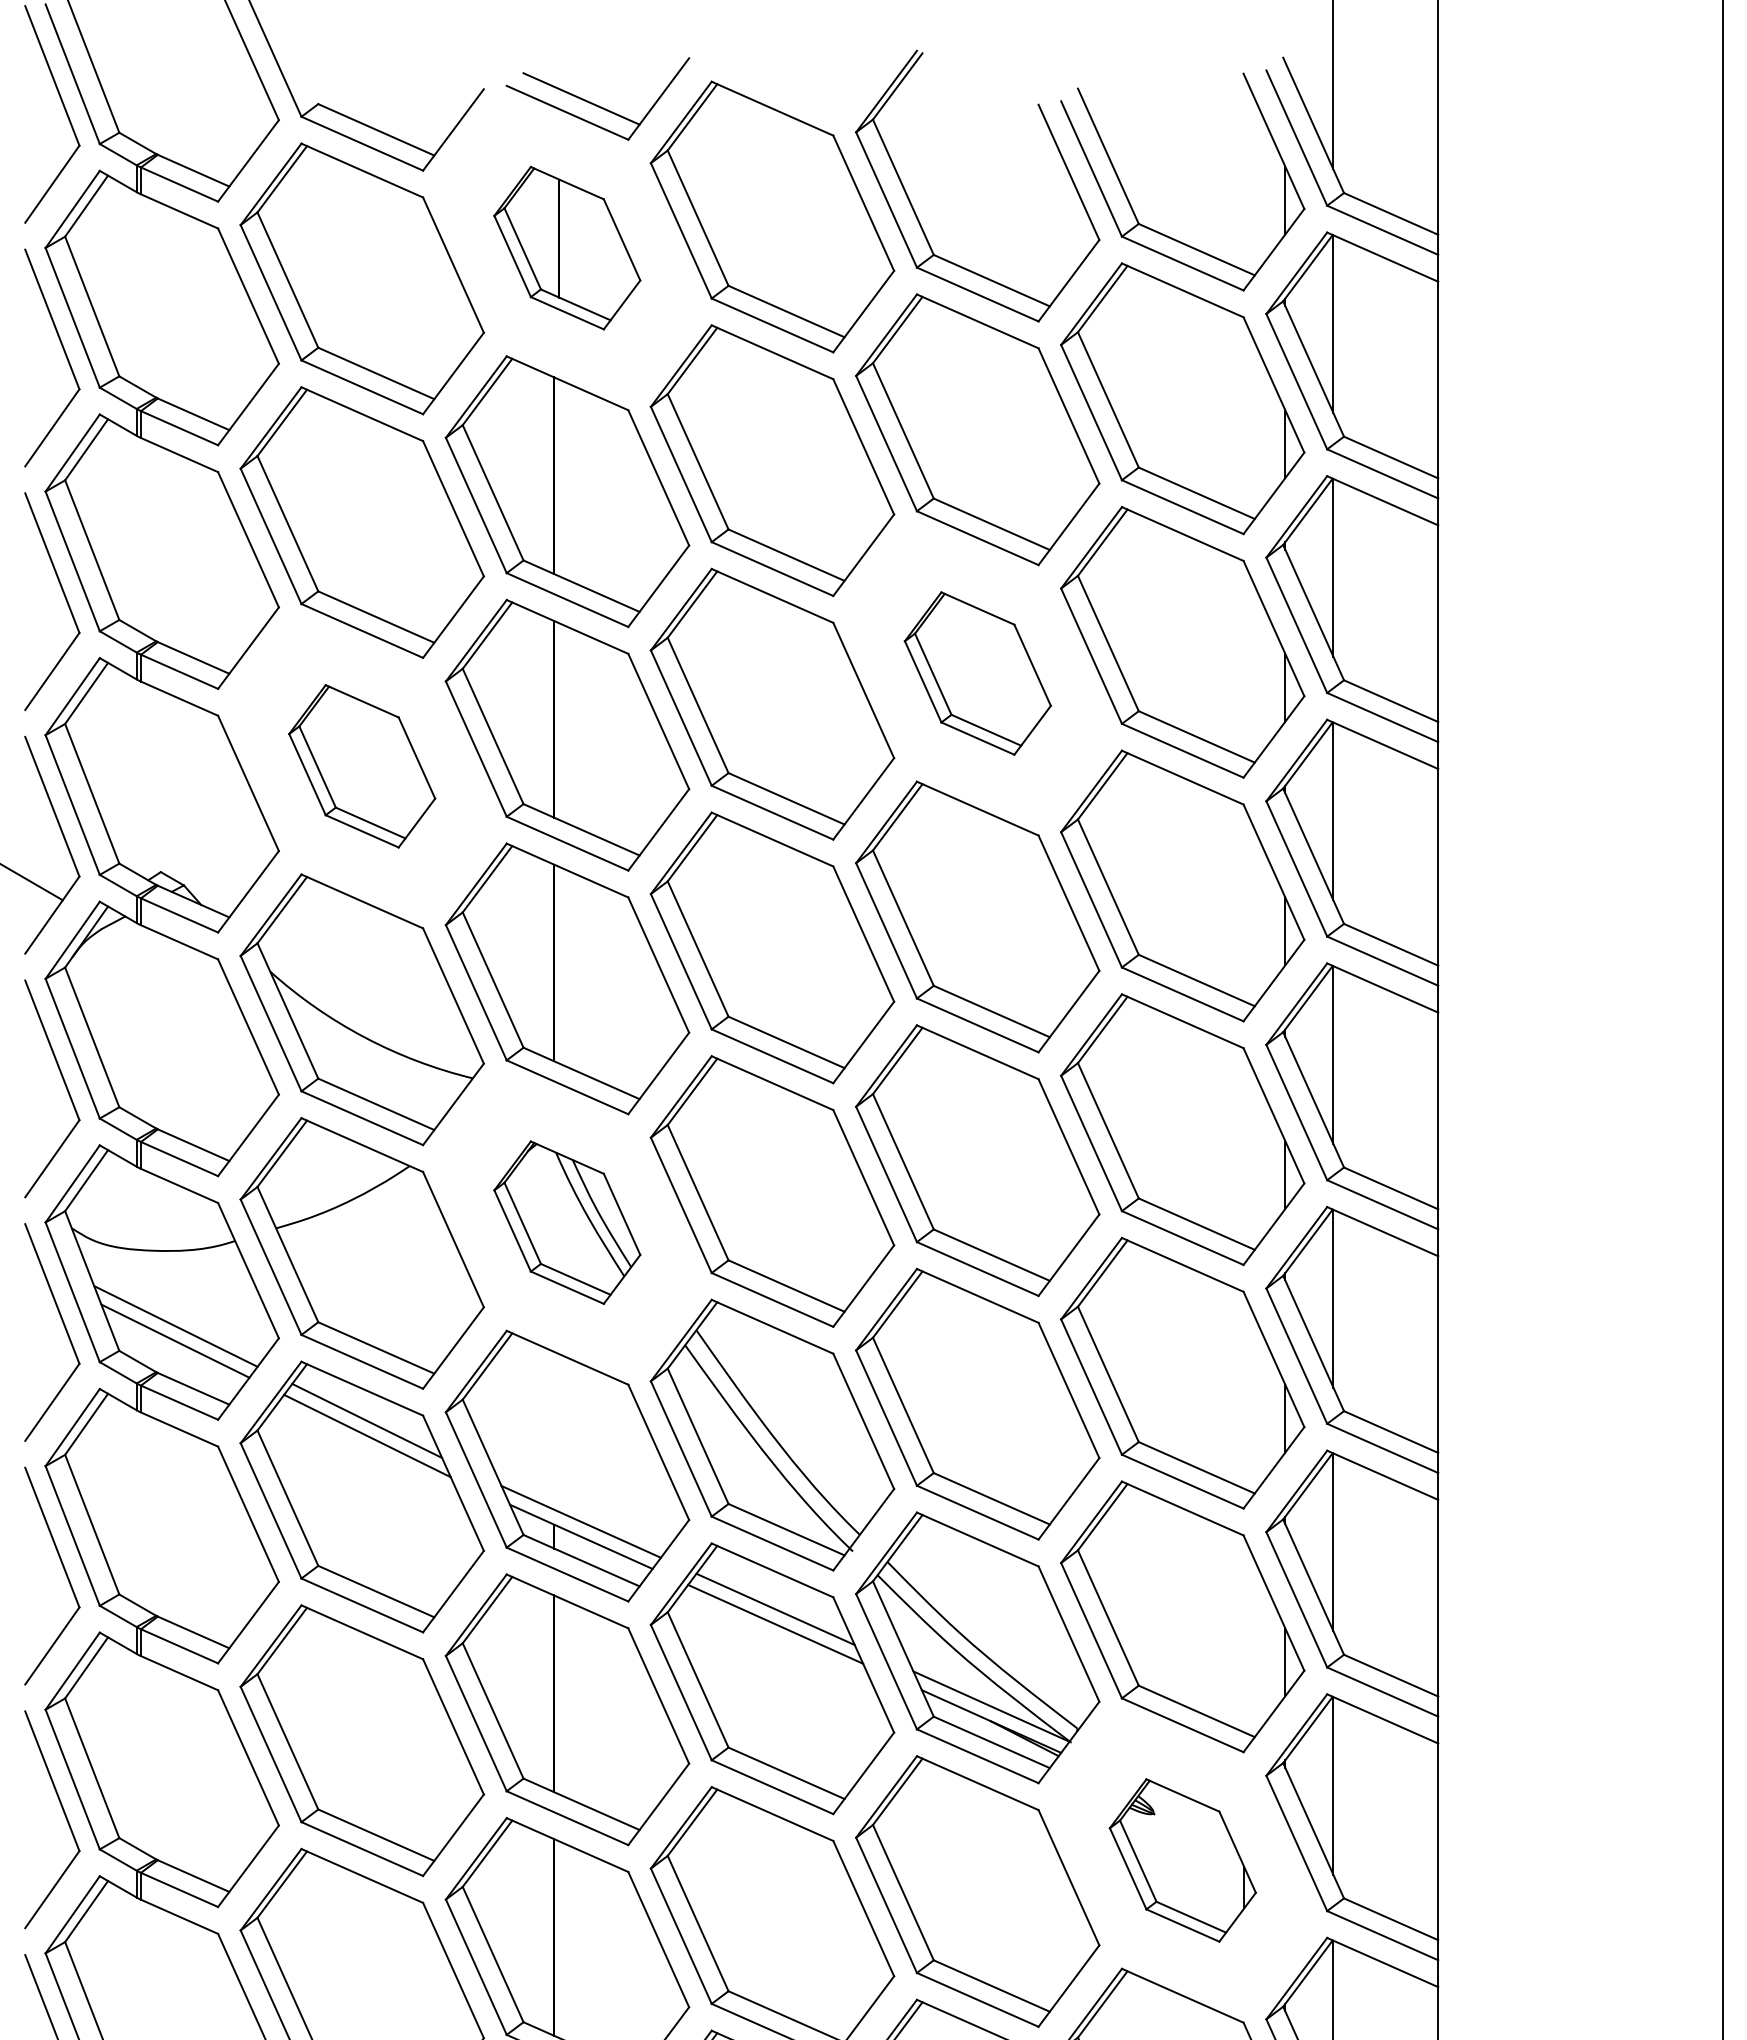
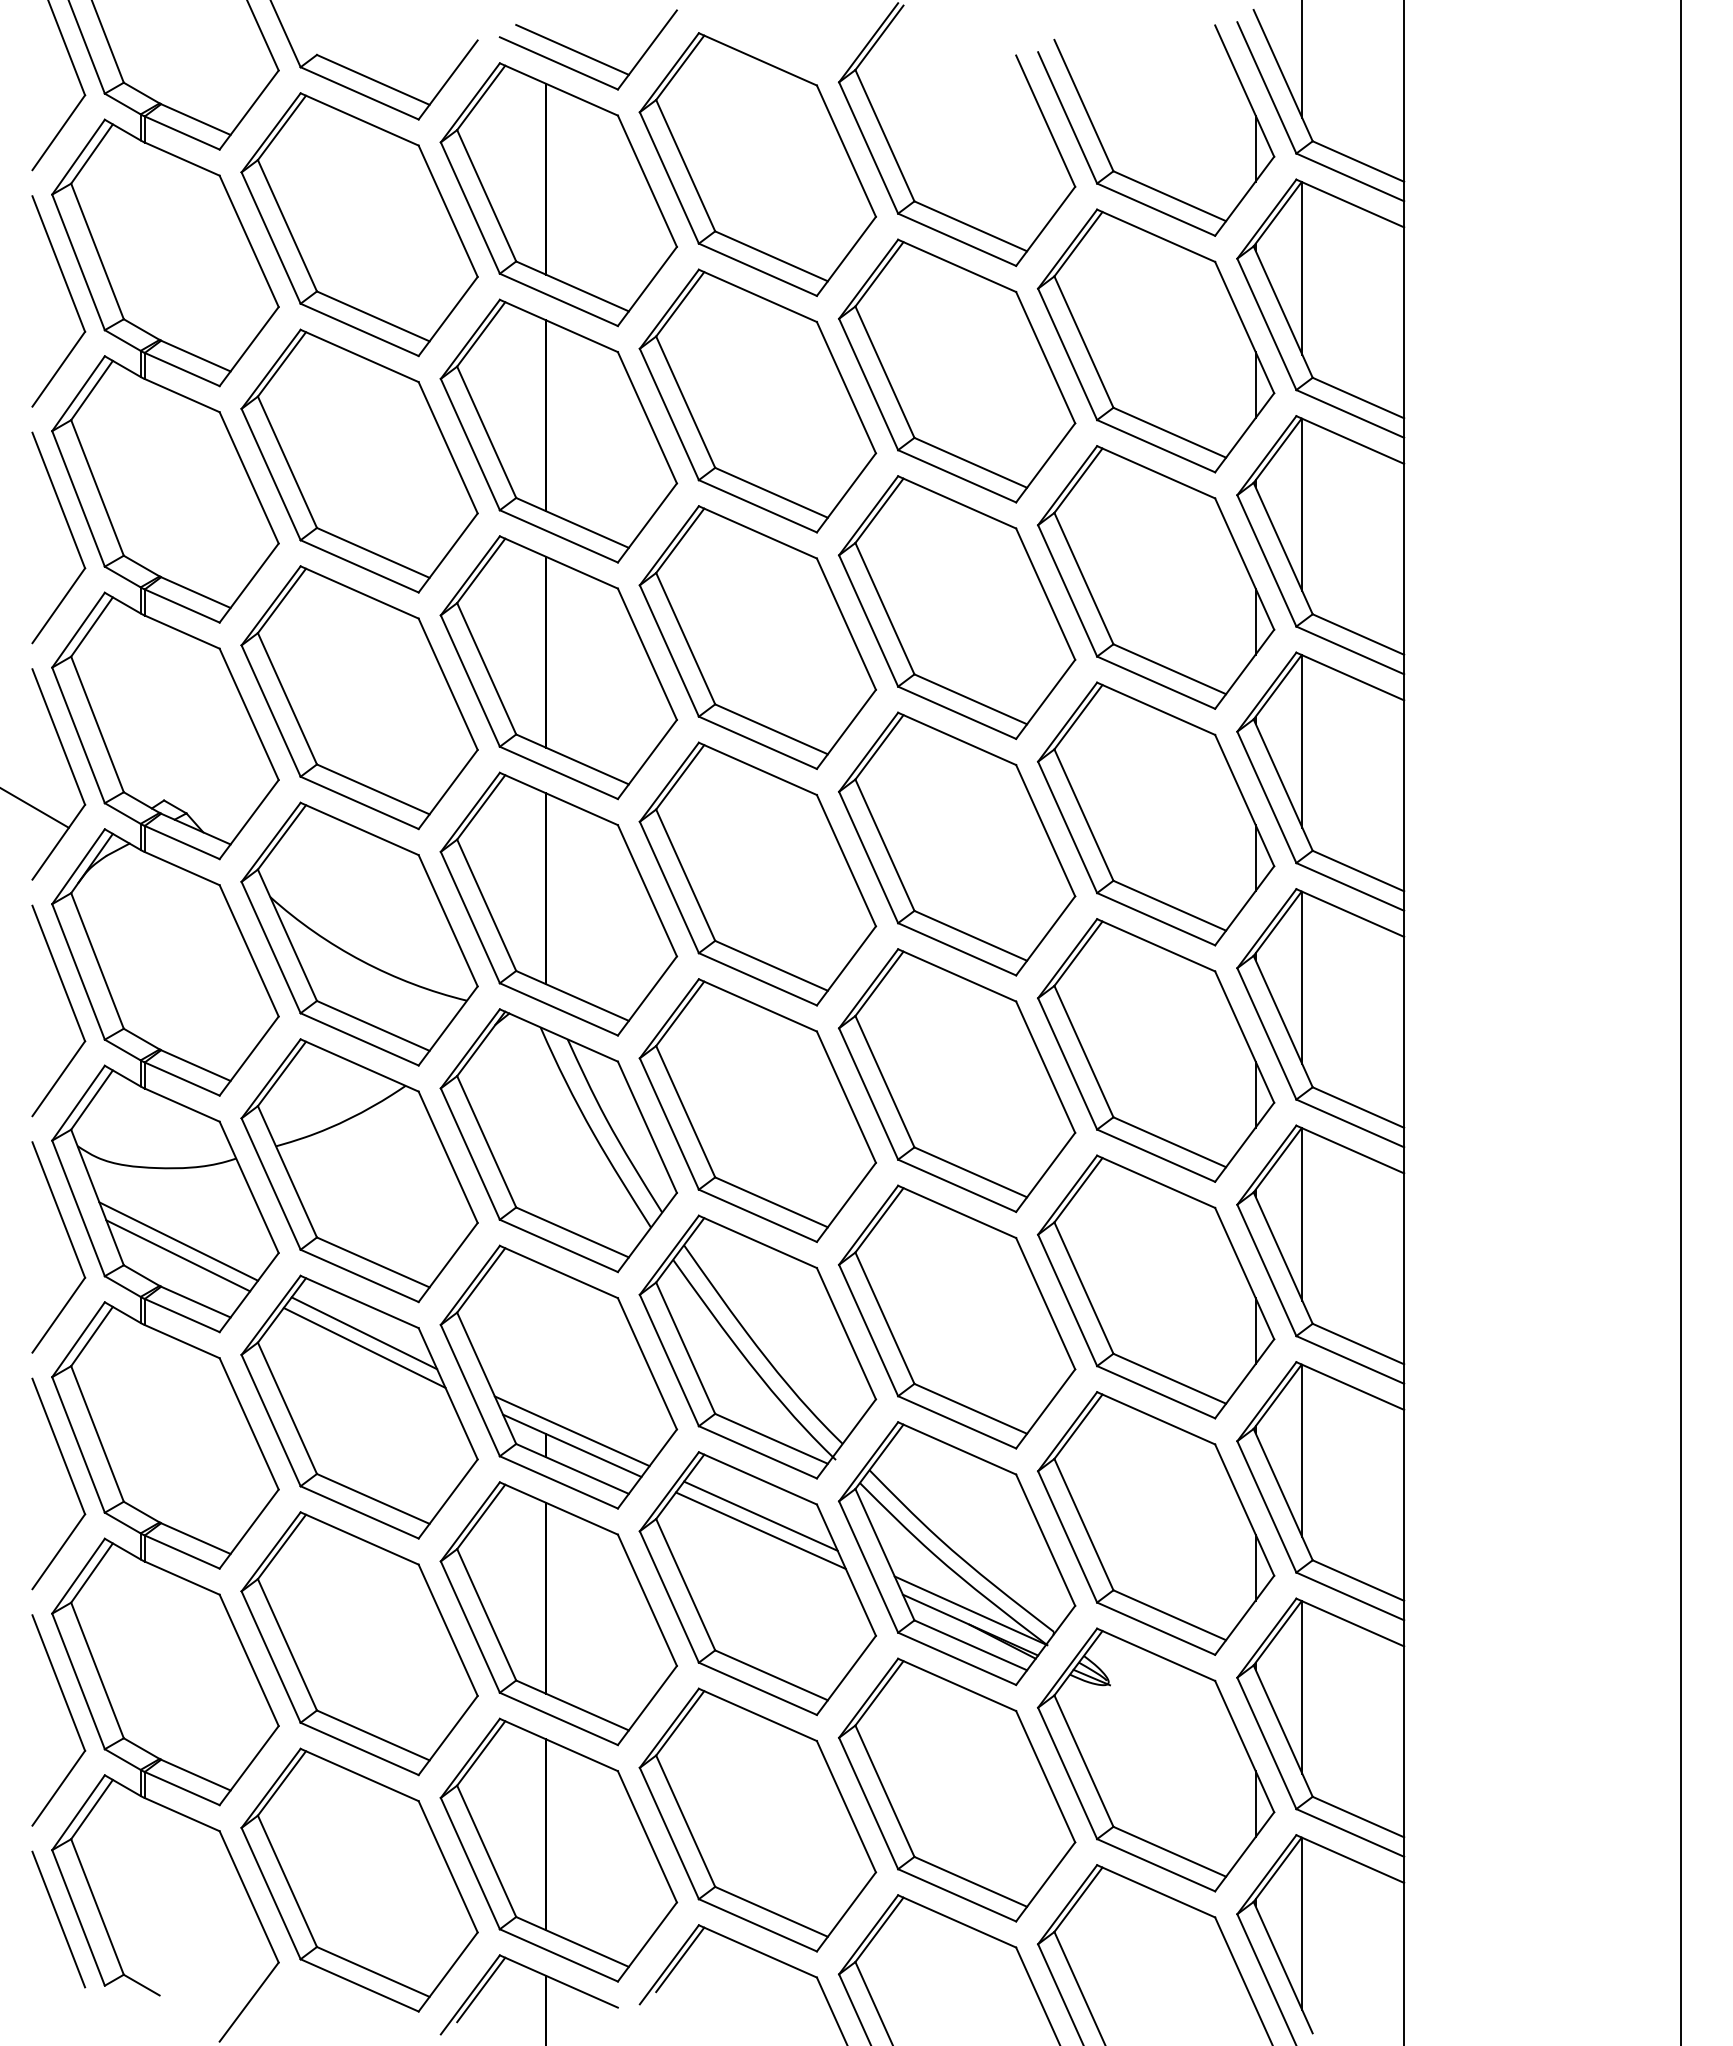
part: (567, 247) -> (558, 194), size x1.67
part: (978, 673) -> (957, 607), size x1.67
part: (362, 766) -> (359, 697), size x1.67
part: (567, 1222) -> (558, 1140), size x1.67
part: (1183, 1859) -> (1156, 1759), size x1.67

